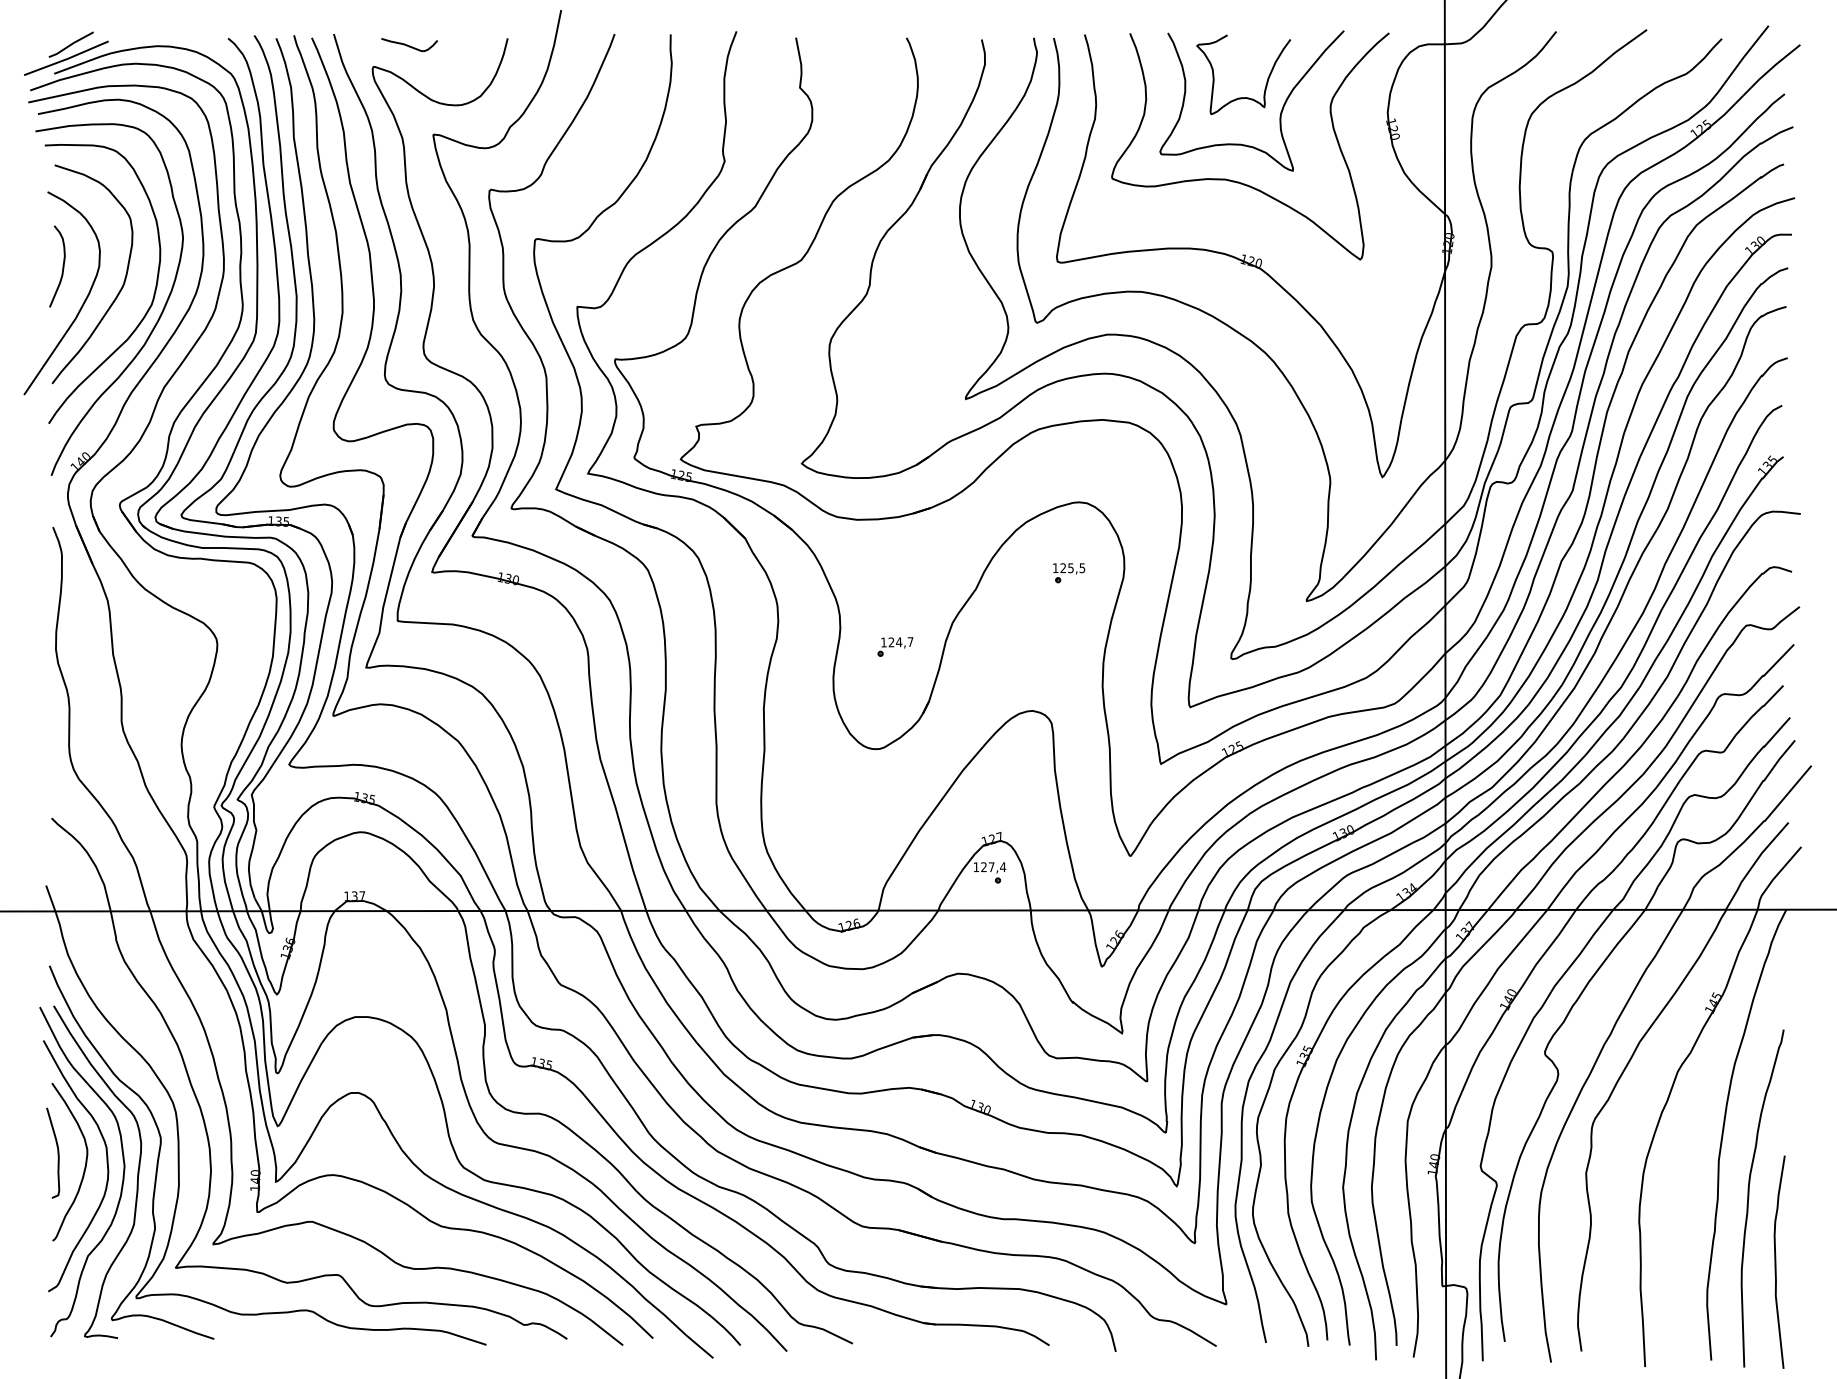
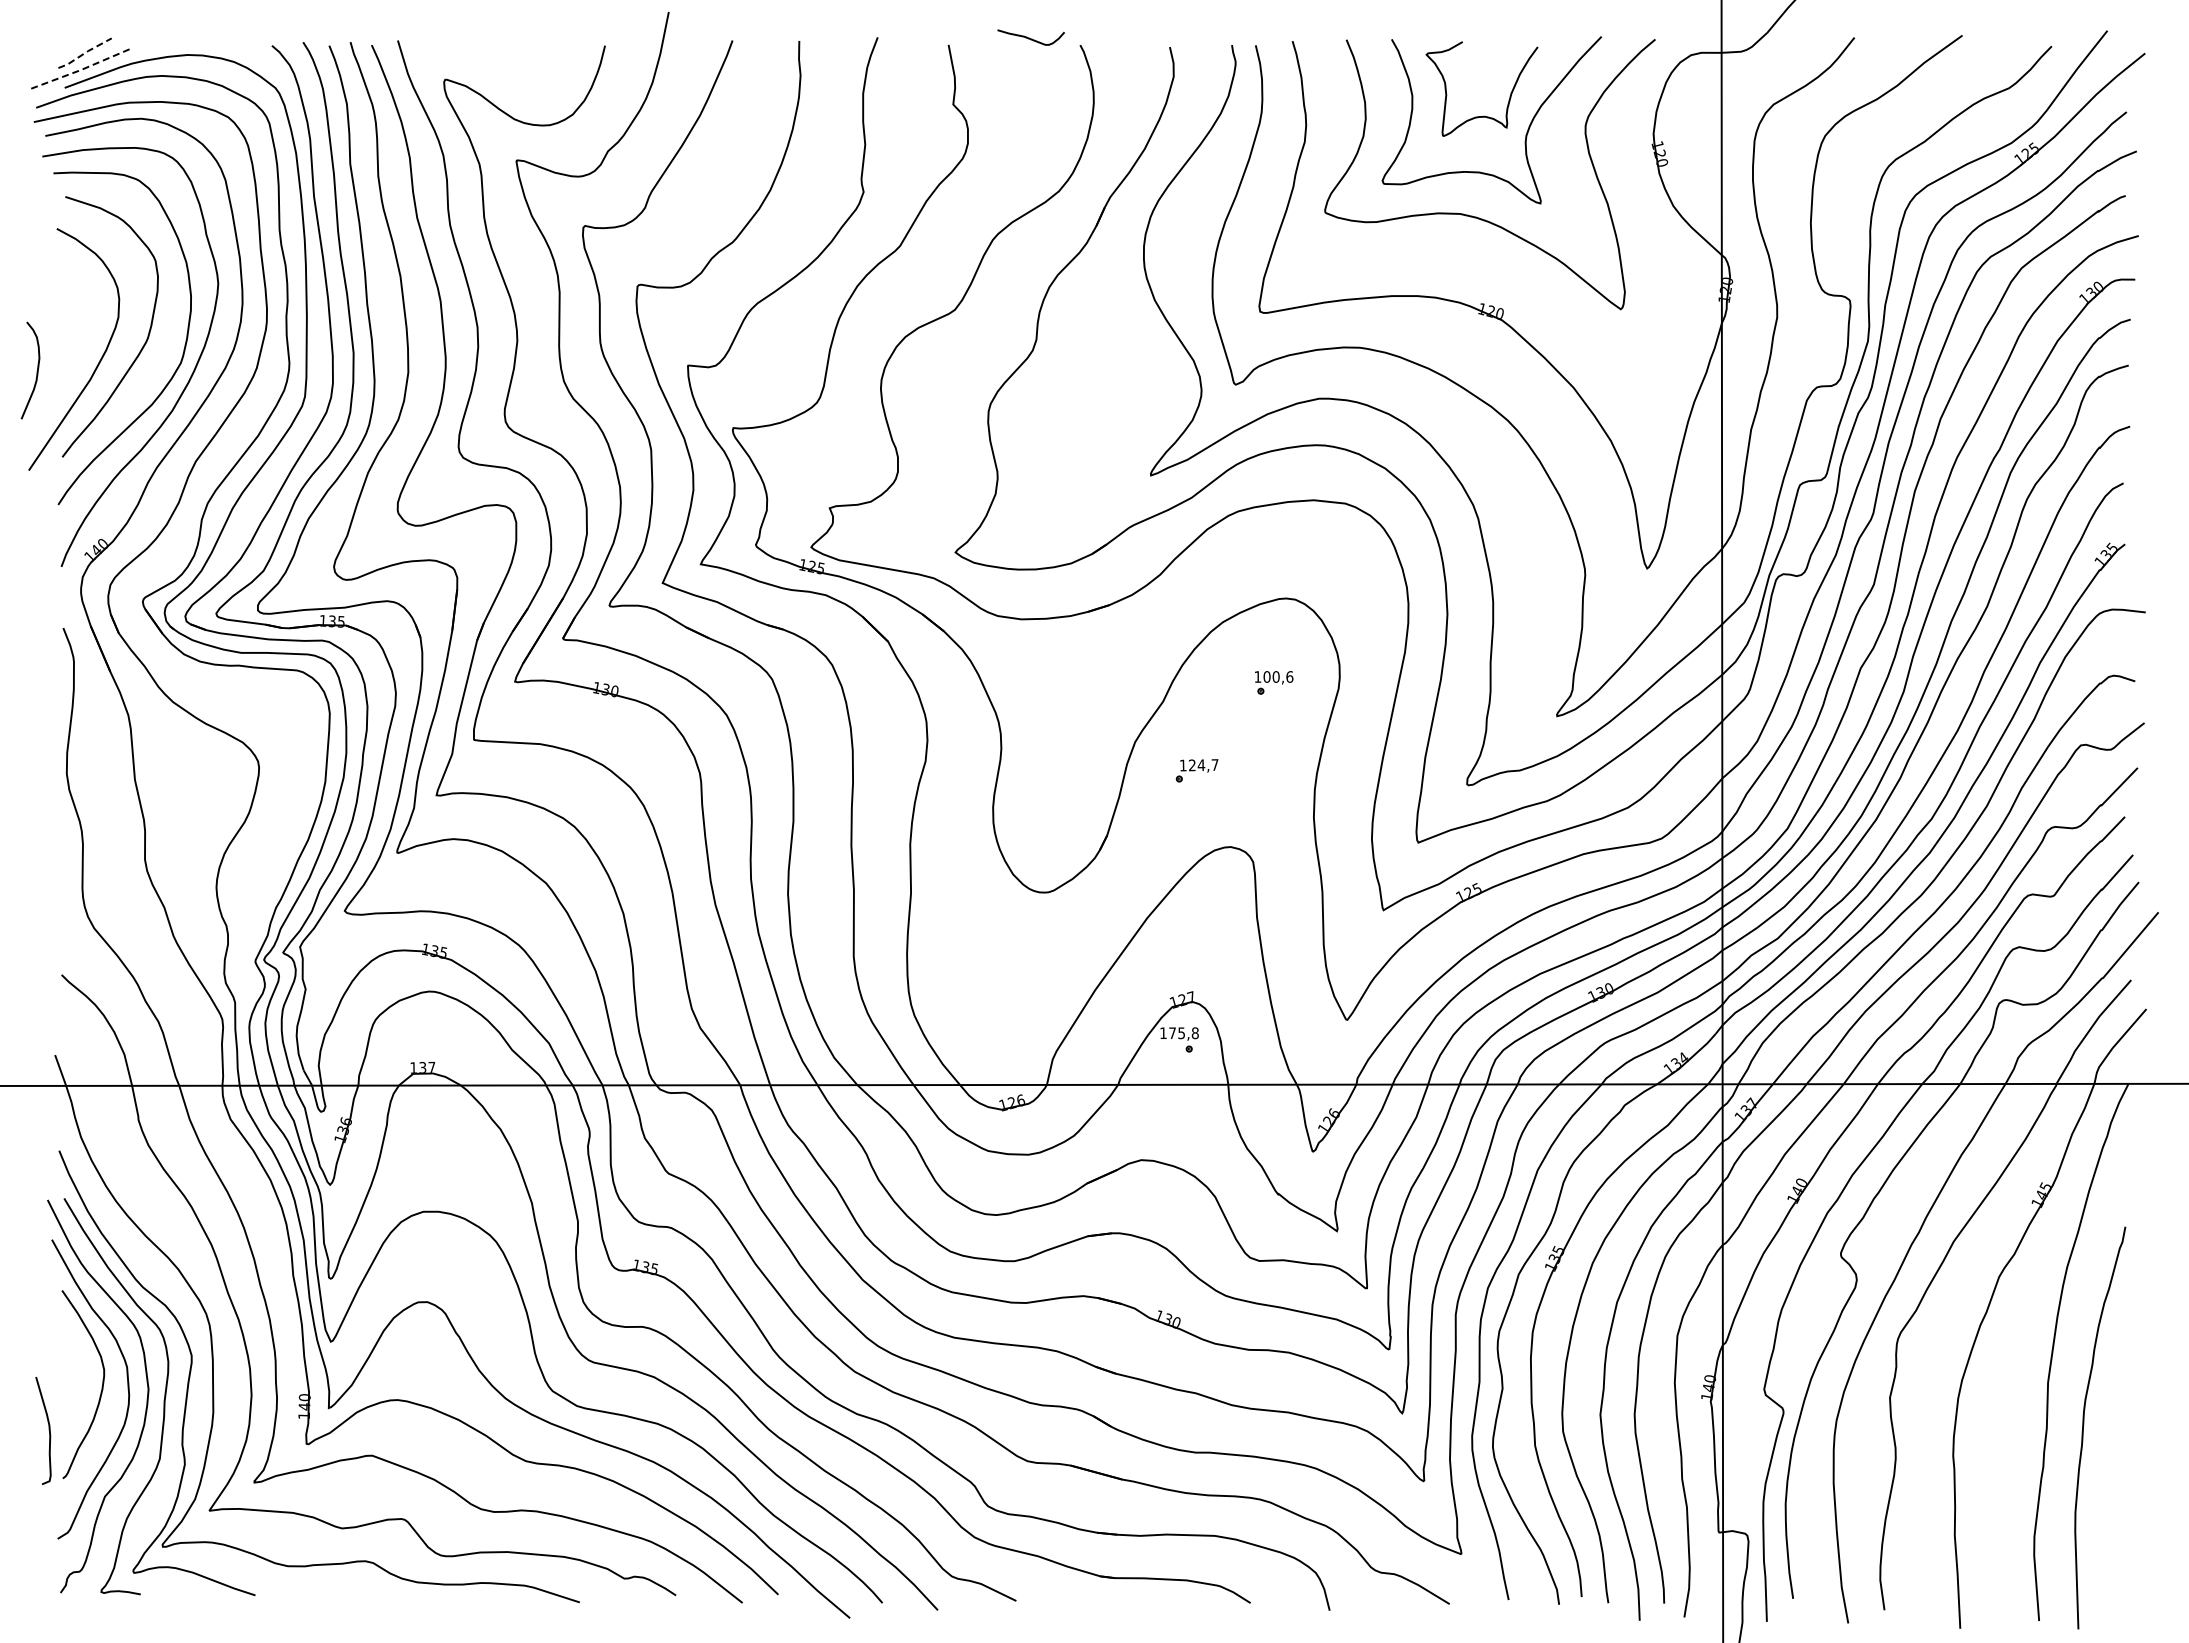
line: (70, 44) -> (84, 53), solid -> dashed
curve: (408, 44) -> (1029, 37), moved
line: (67, 59) -> (80, 70), solid -> dashed
curve: (62, 267) -> (36, 371), moved
text: (1072, 567) -> (1278, 676), 125,5 -> 100,6
part: (894, 646) -> (1196, 770), moved
text: (994, 867) -> (1184, 1033), 127,4 -> 175,8
curve: (57, 1152) -> (48, 1430), moved
curve: (1776, 1261) -> (2116, 1503), removed

